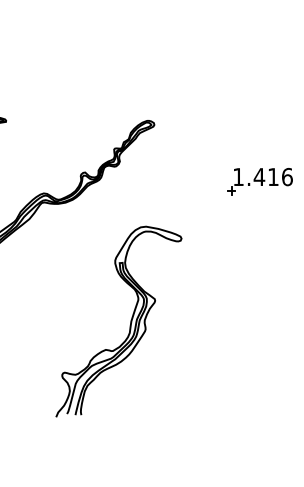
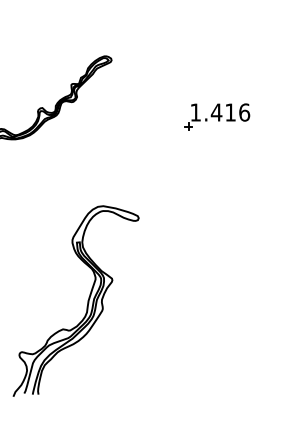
part: (129, 325) -> (86, 304), moved

